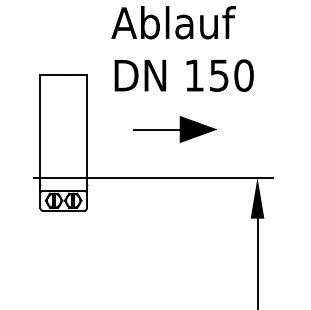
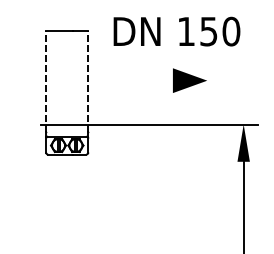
line: (40, 129) -> (46, 80), solid -> dashed
line: (86, 129) -> (88, 80), solid -> dashed
line: (156, 129) -> (151, 80), removed

